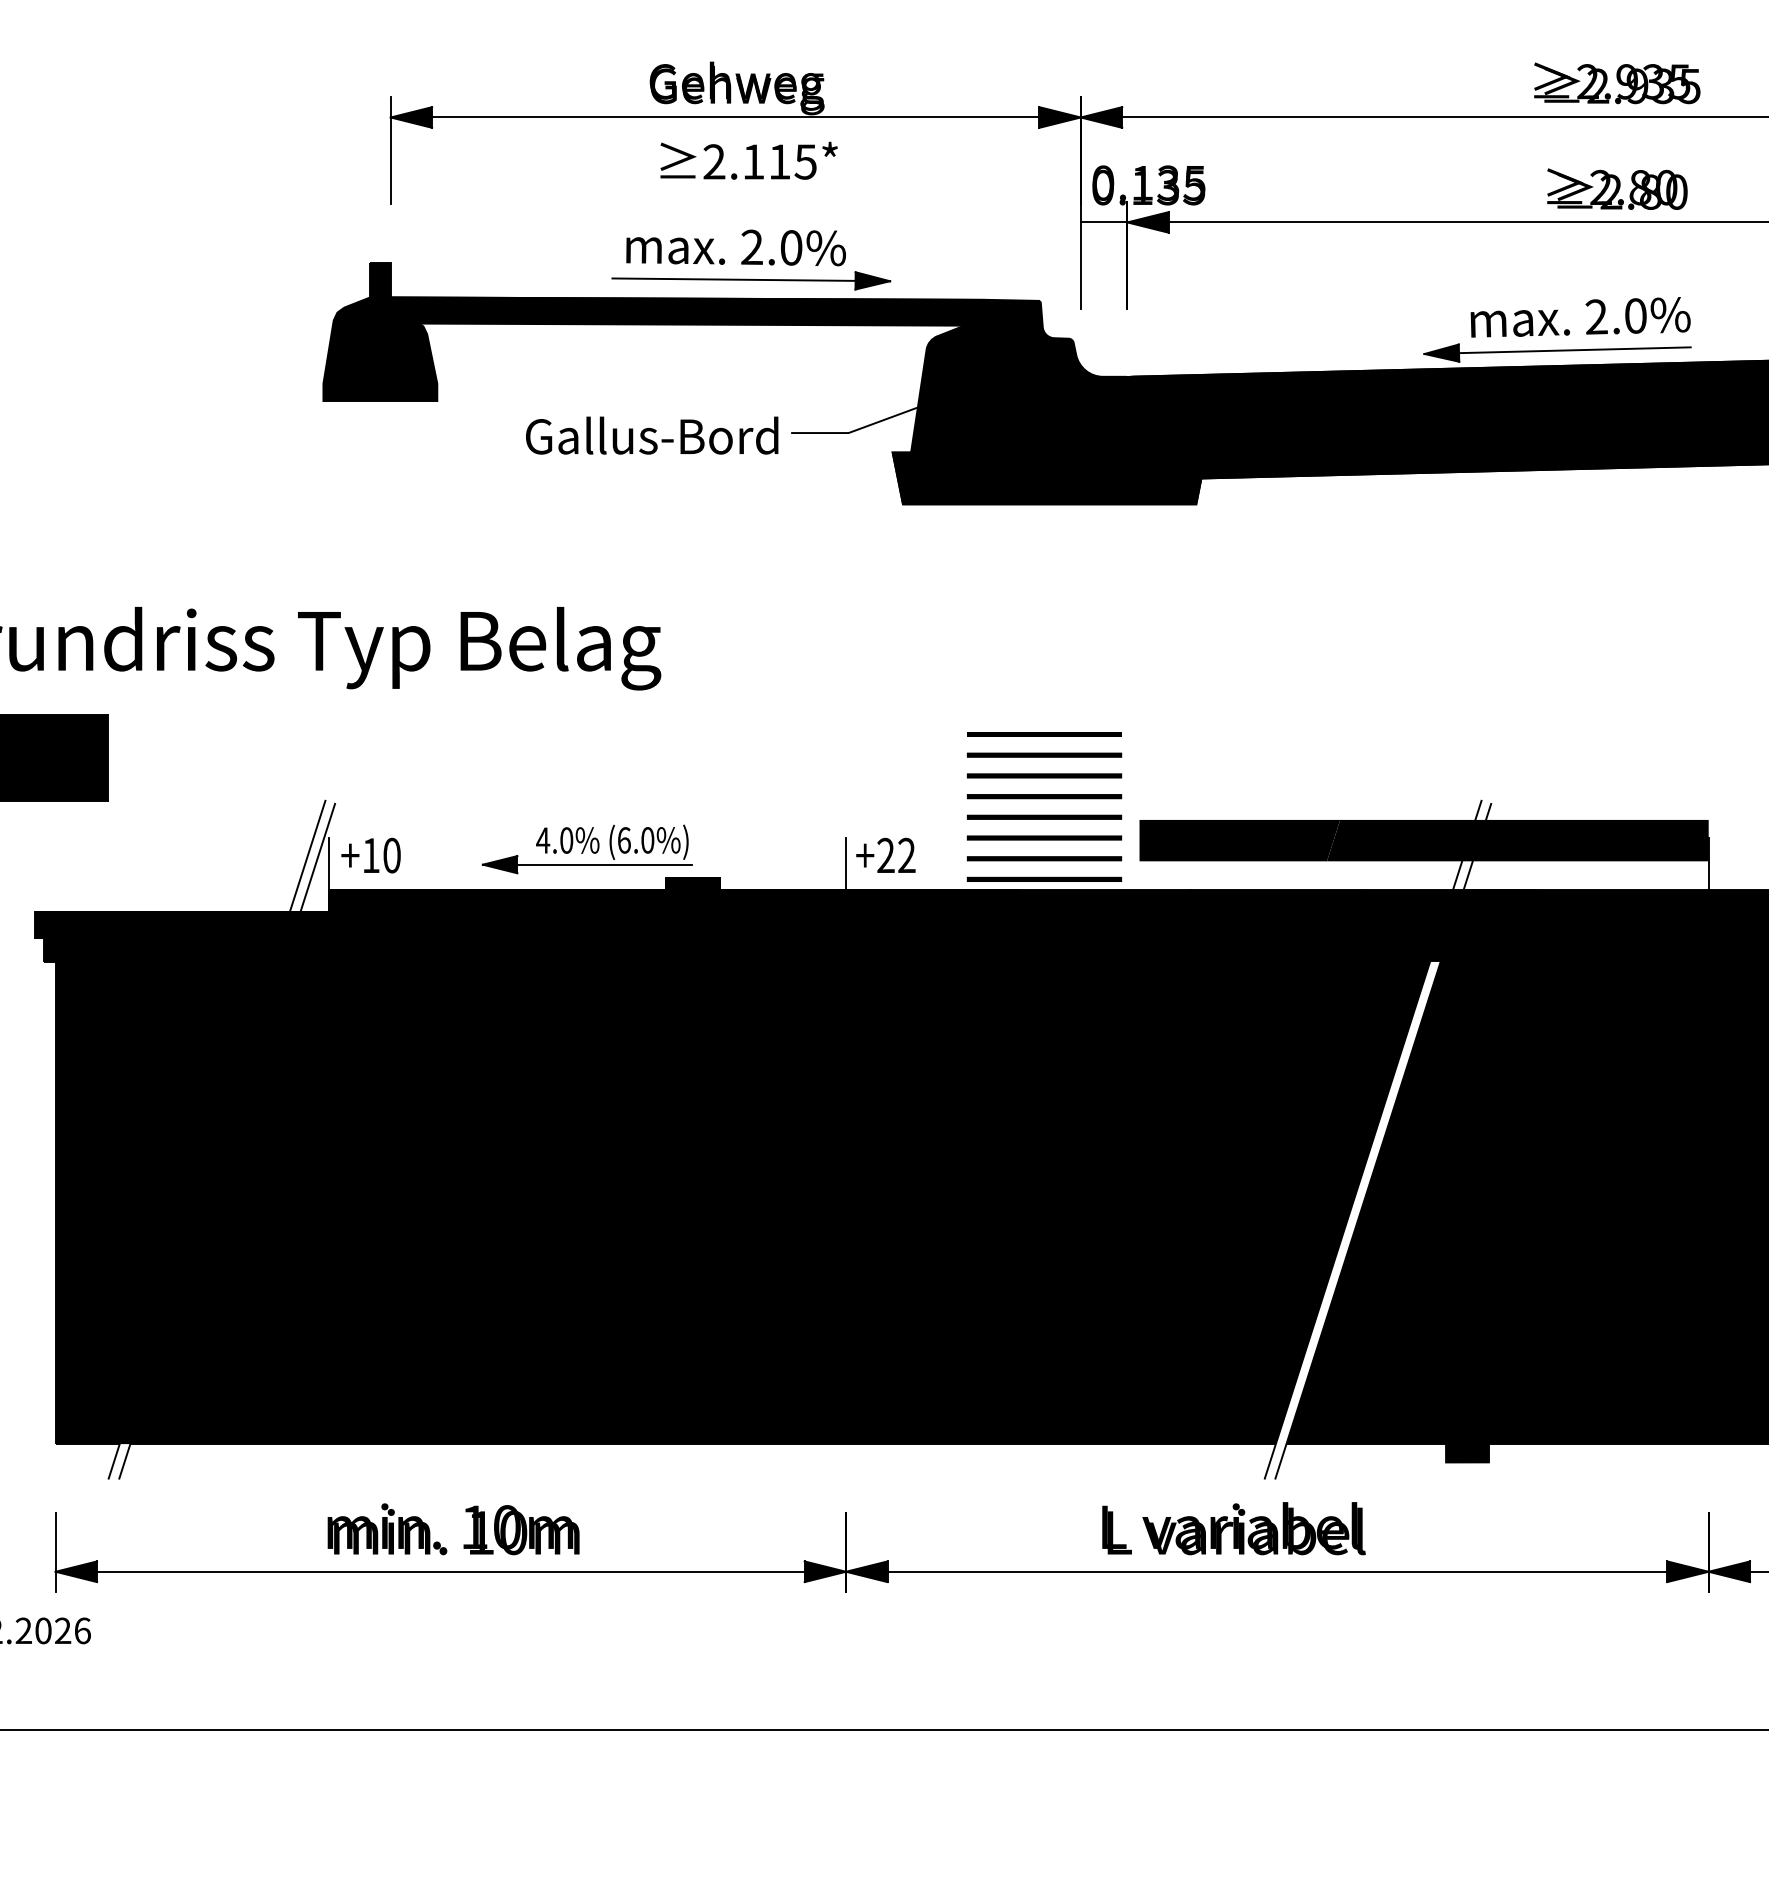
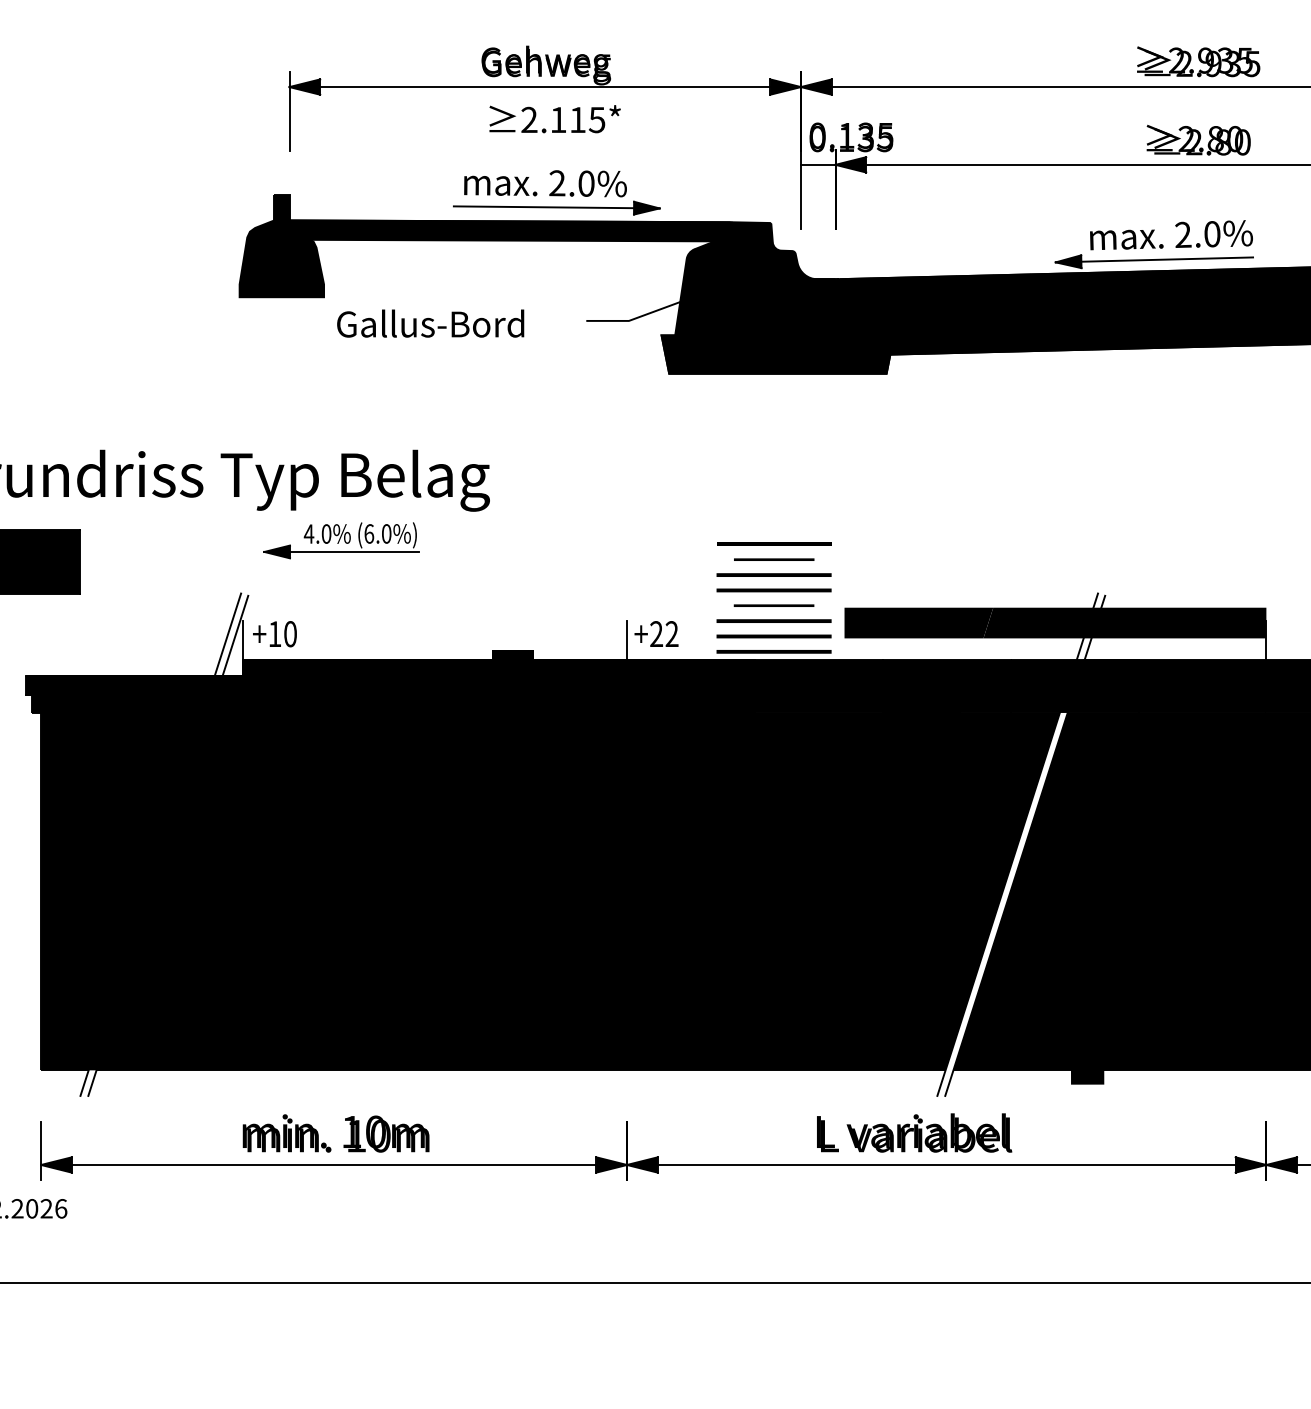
text: (652, 435) -> (430, 323), moved
part: (1044, 754) -> (774, 559), size x0.7
part: (1044, 816) -> (774, 605), size x0.7
part: (586, 849) -> (341, 540), moved

